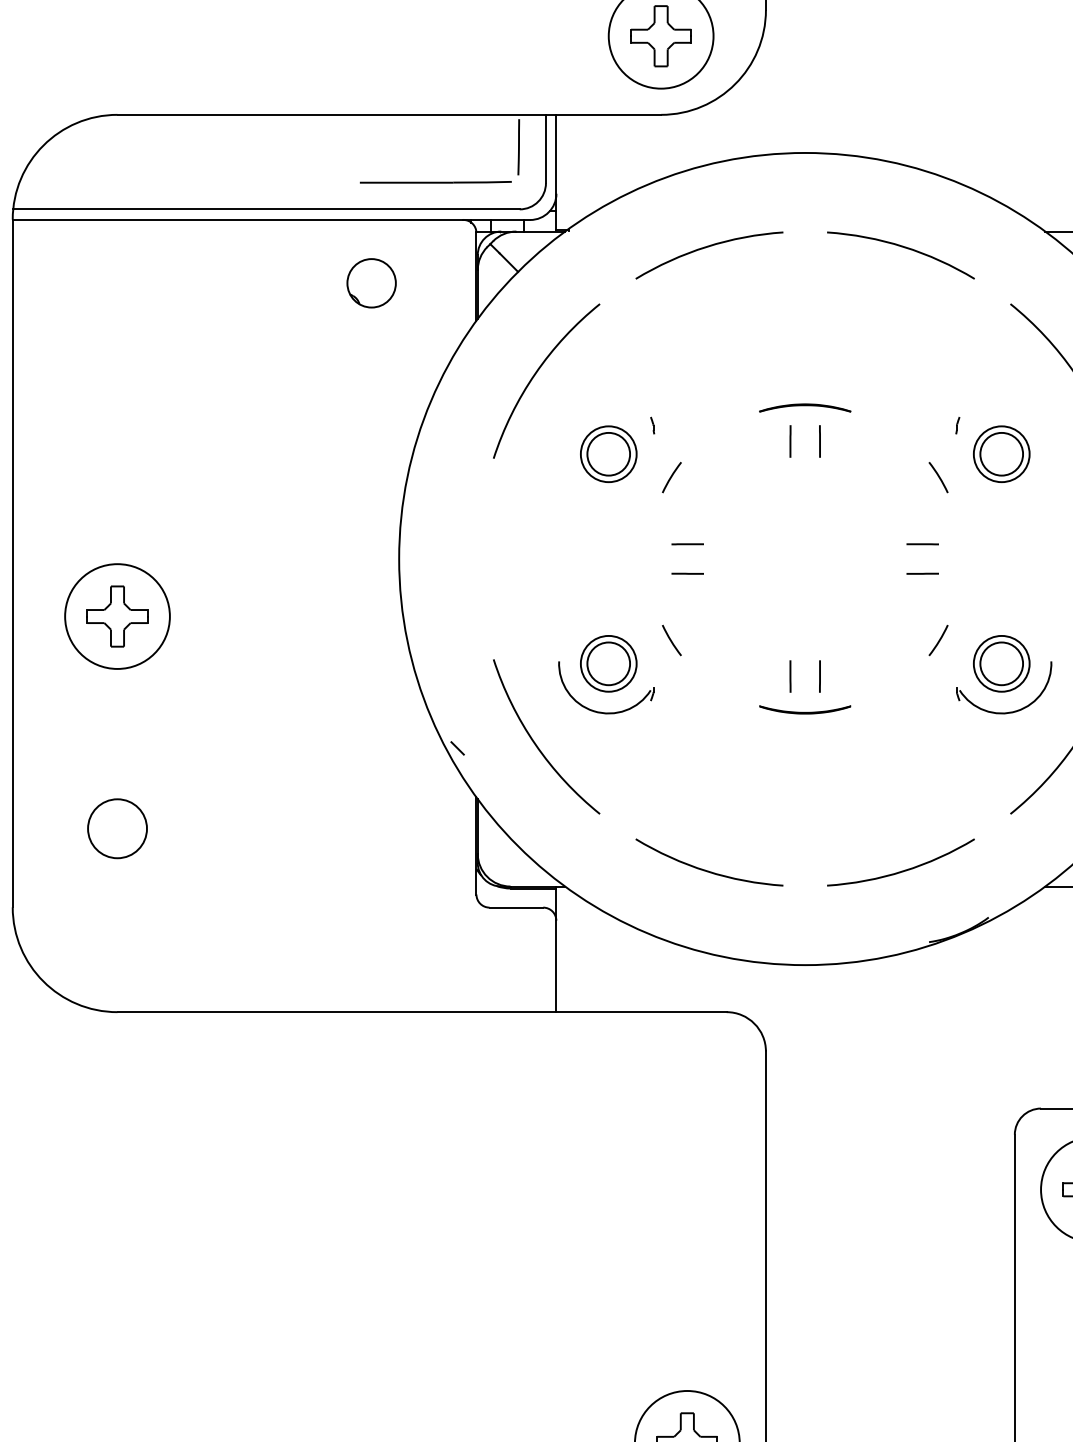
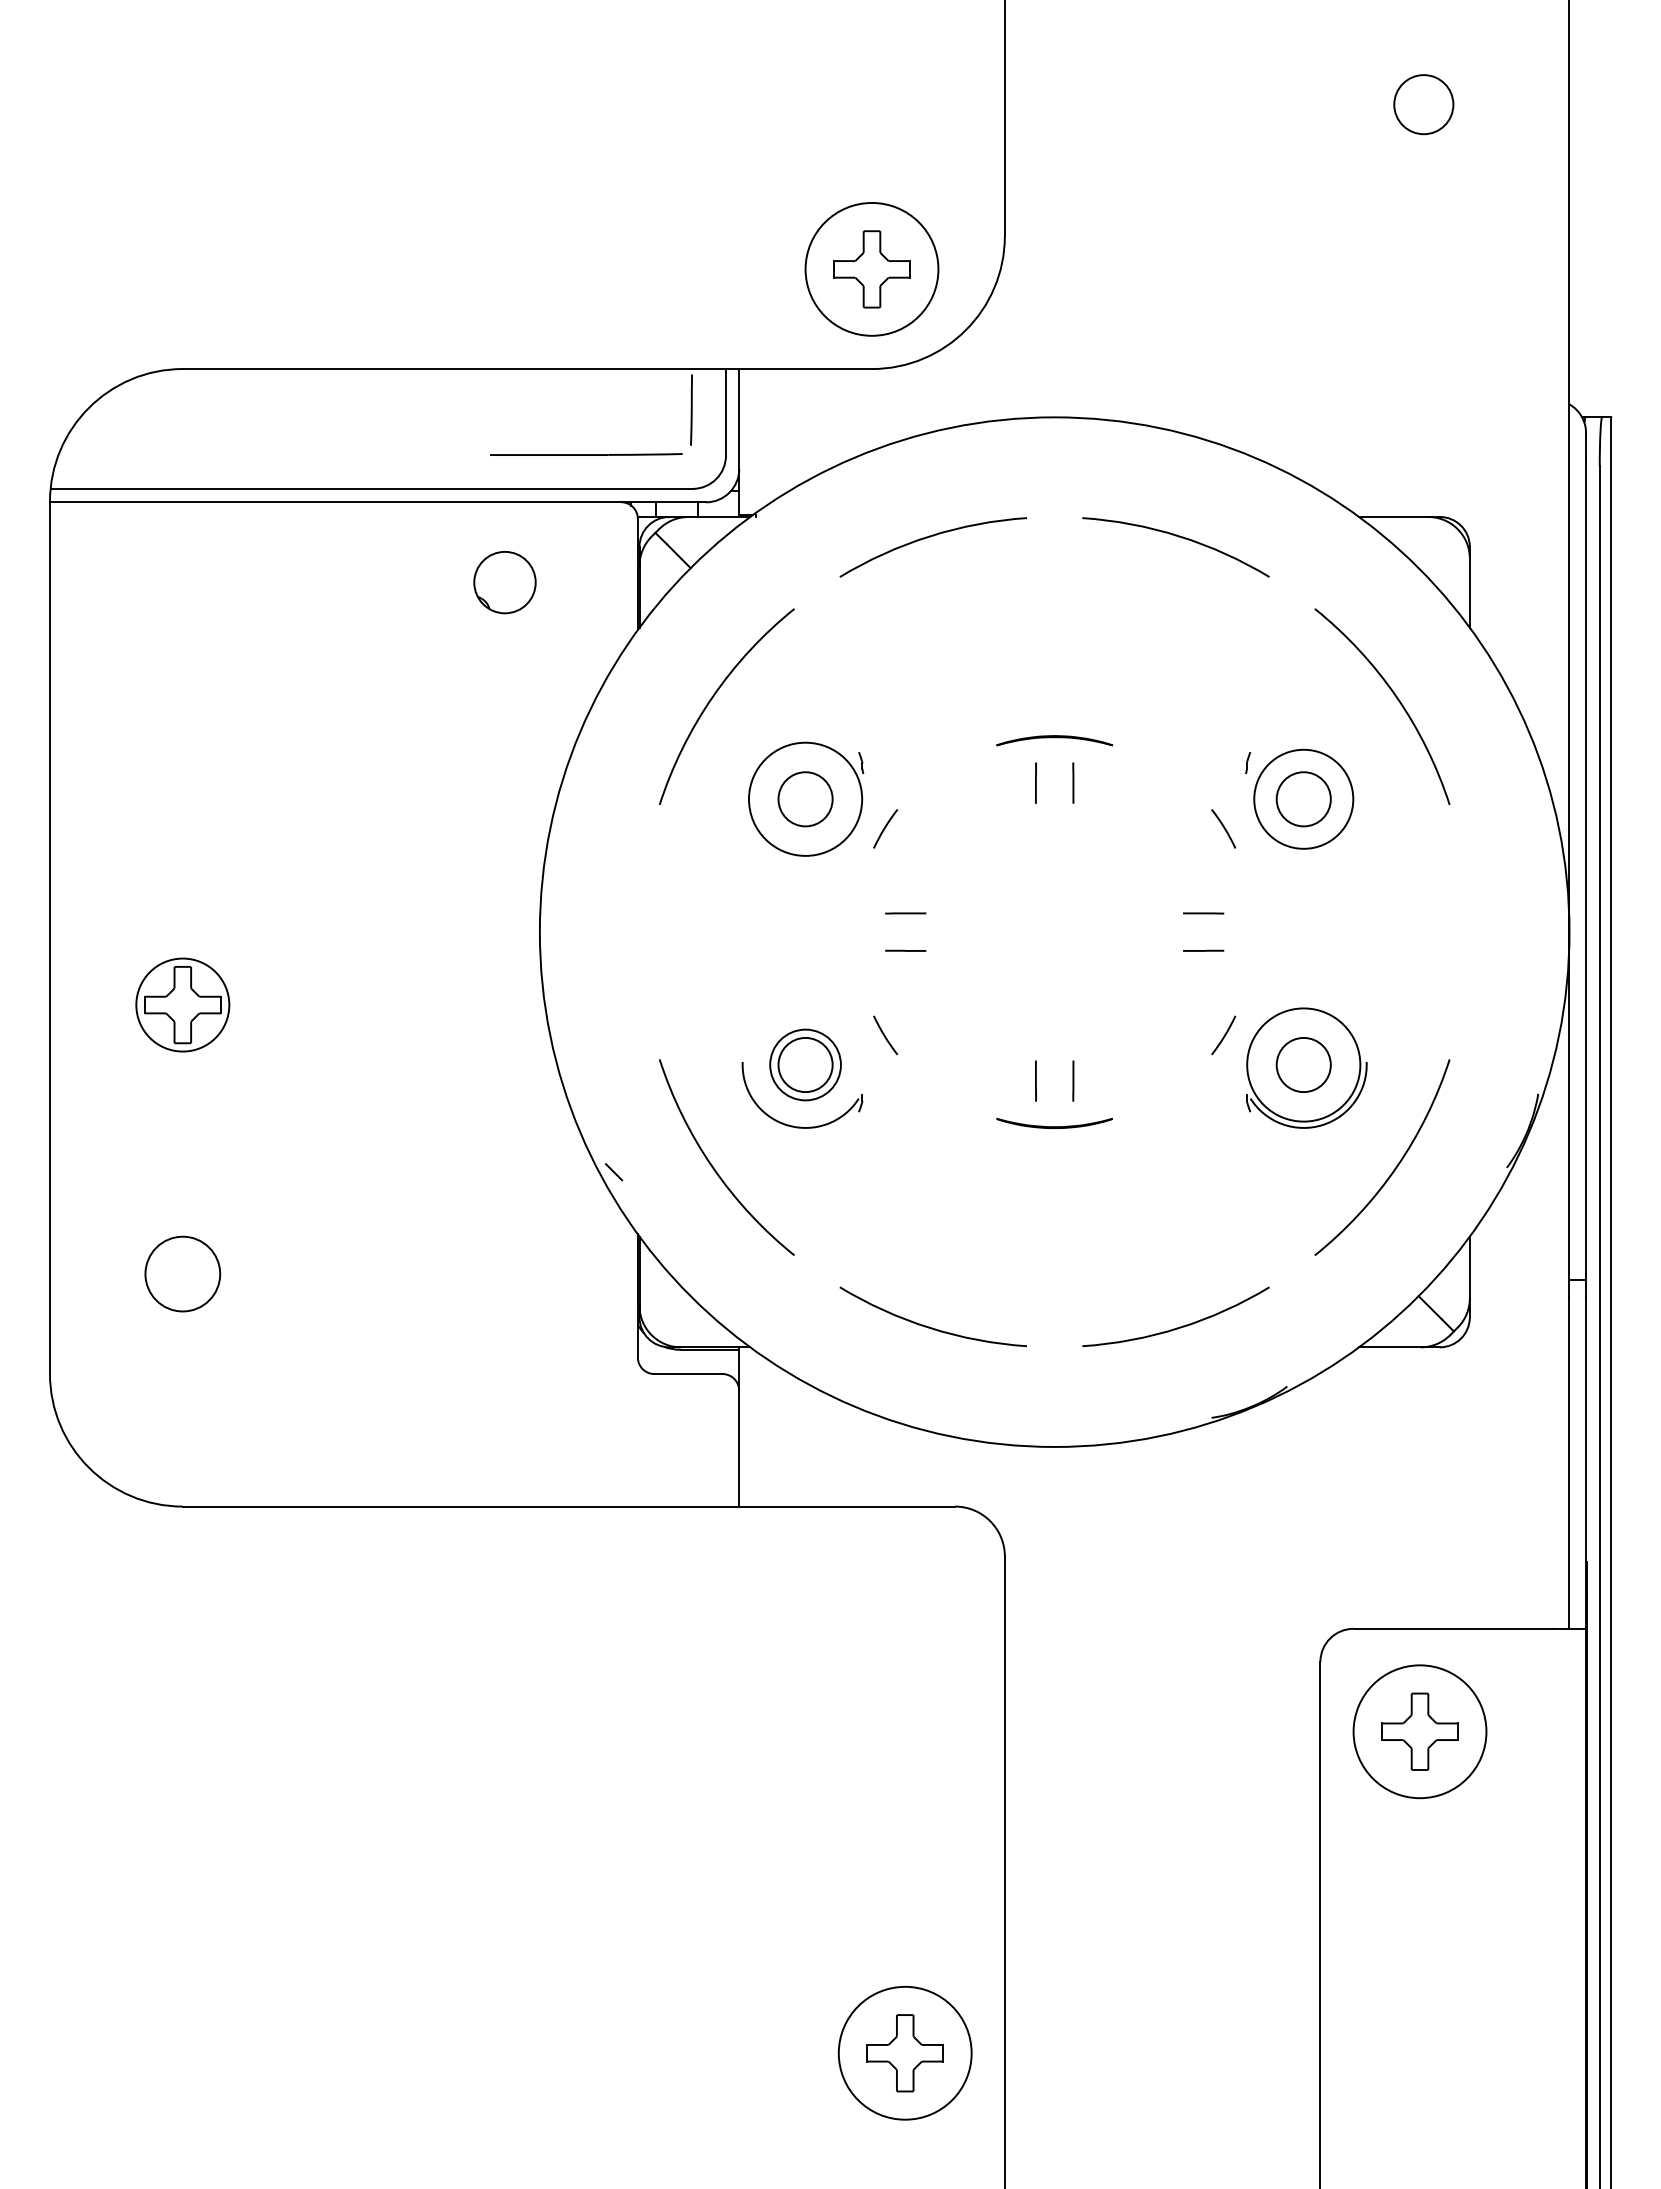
circle: (608, 453) -> (805, 798), size x1.6
circle: (1001, 453) -> (1303, 798), size x1.4
circle: (117, 616) -> (182, 1004), size x0.7
circle: (1001, 663) -> (1303, 1064), size x1.6

